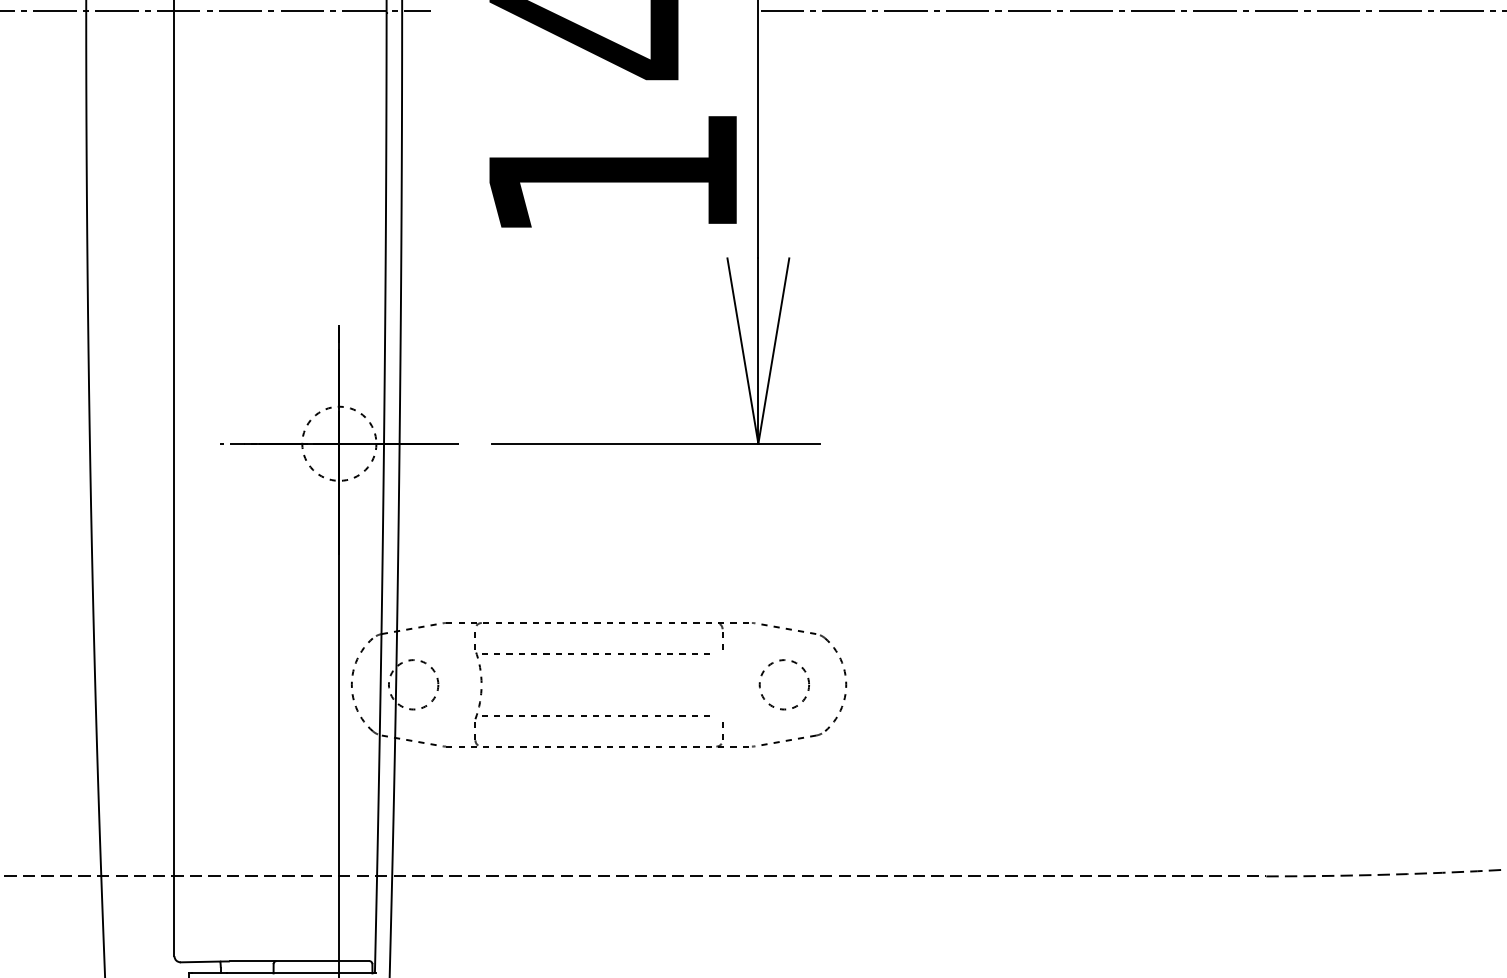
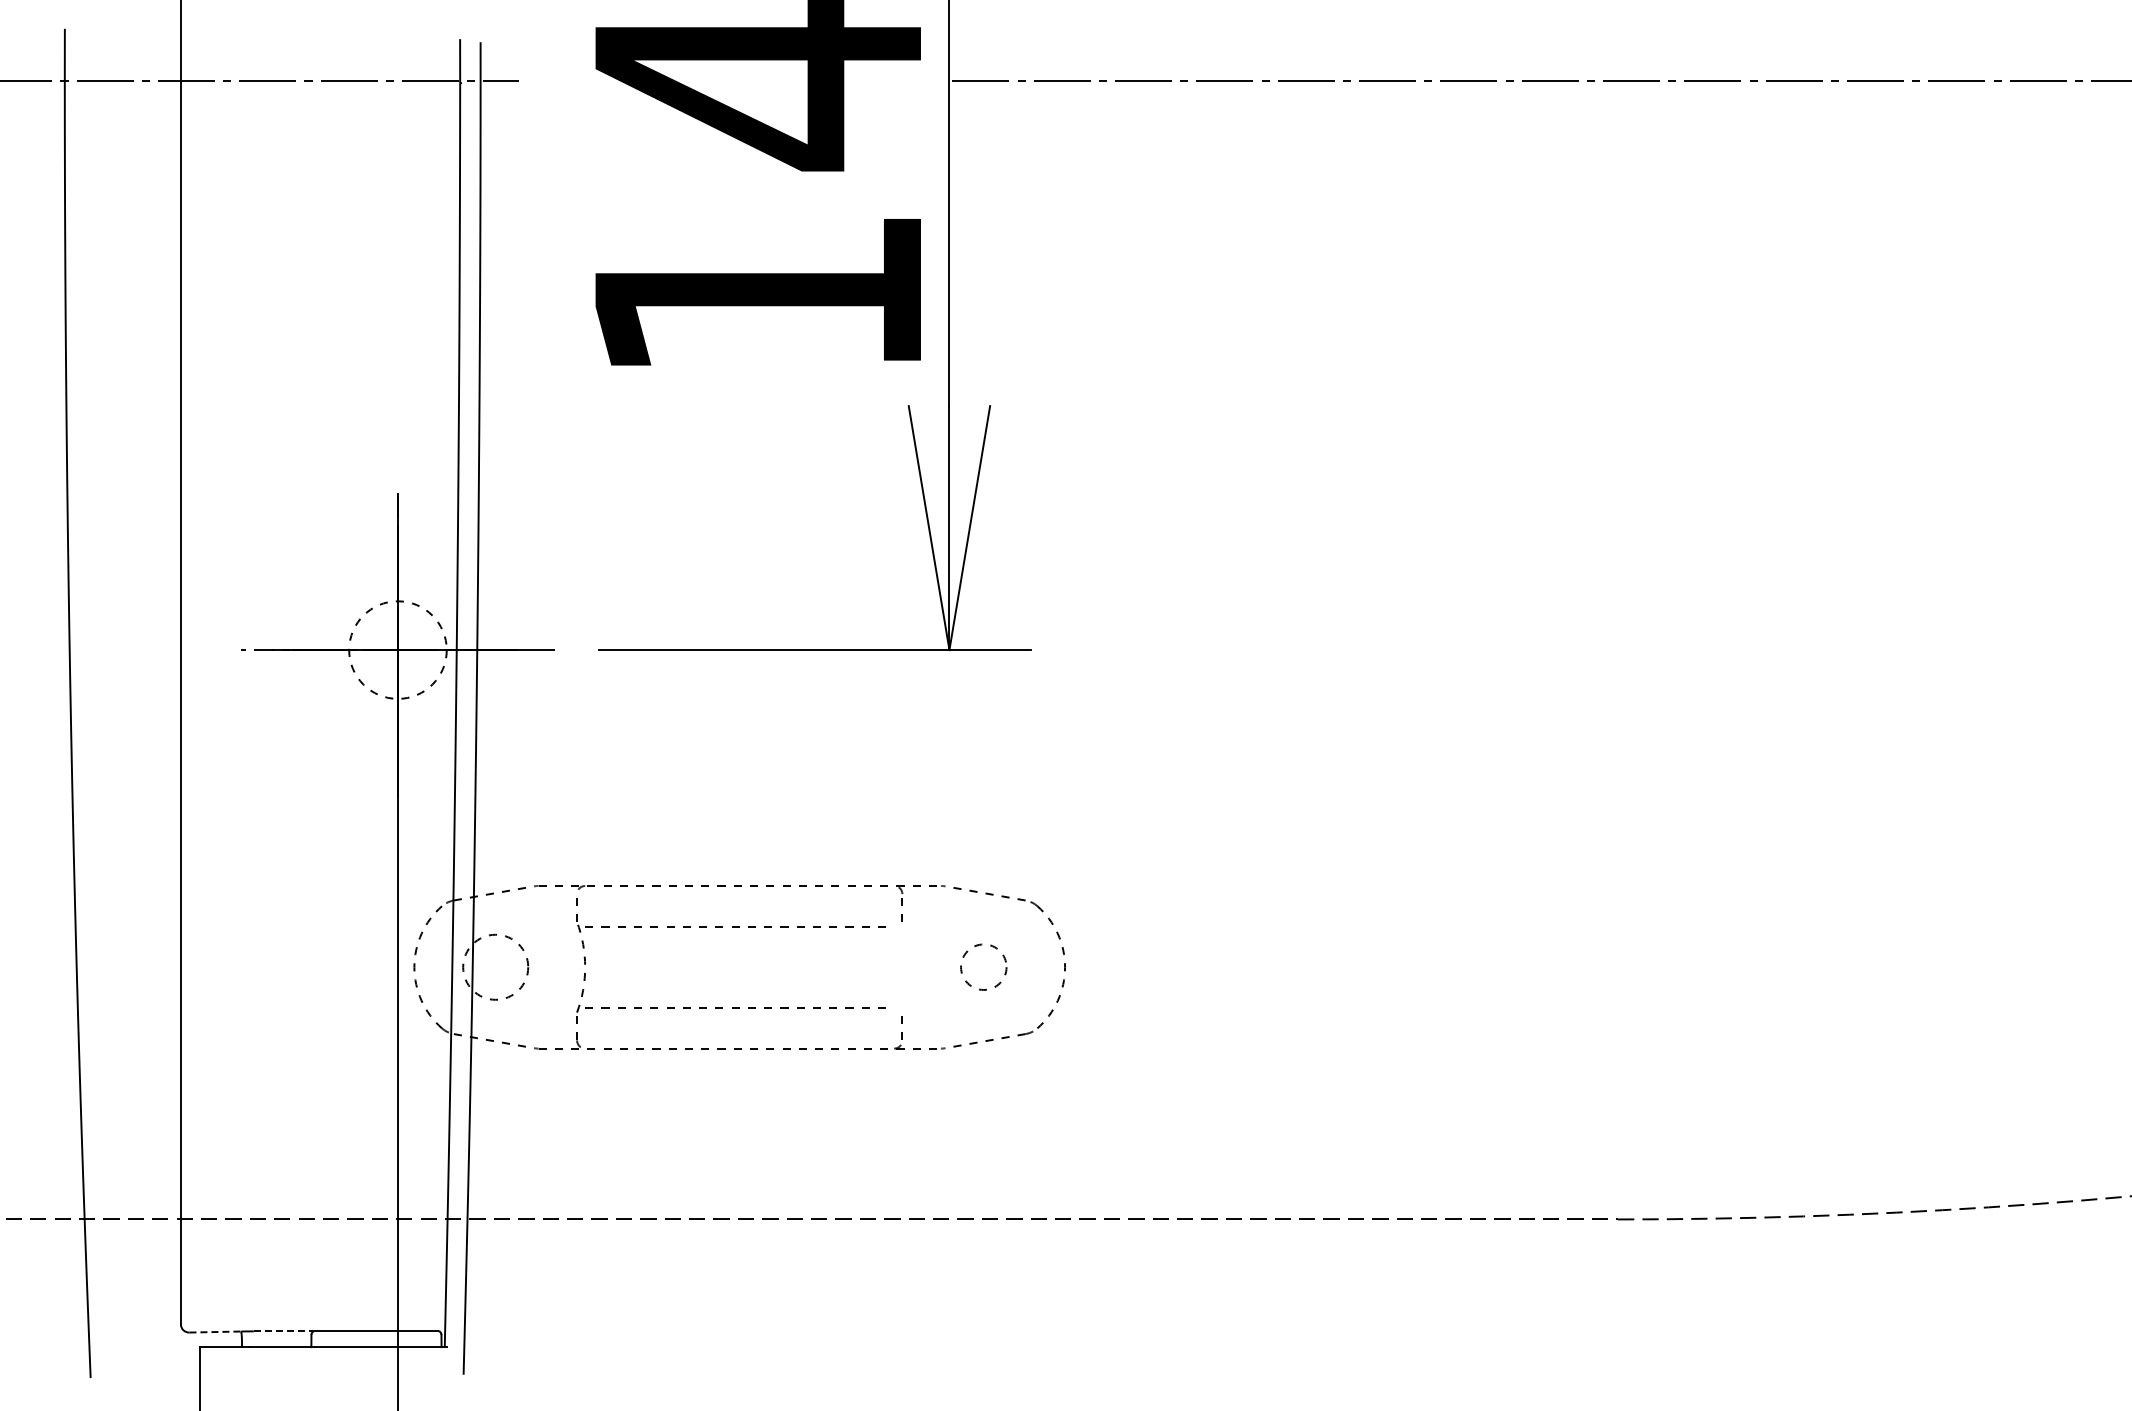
circle: (784, 684) -> (983, 966), size x0.7
line: (252, 961) -> (283, 1331), solid -> dashed
line: (200, 962) -> (215, 1332), solid -> dashed

